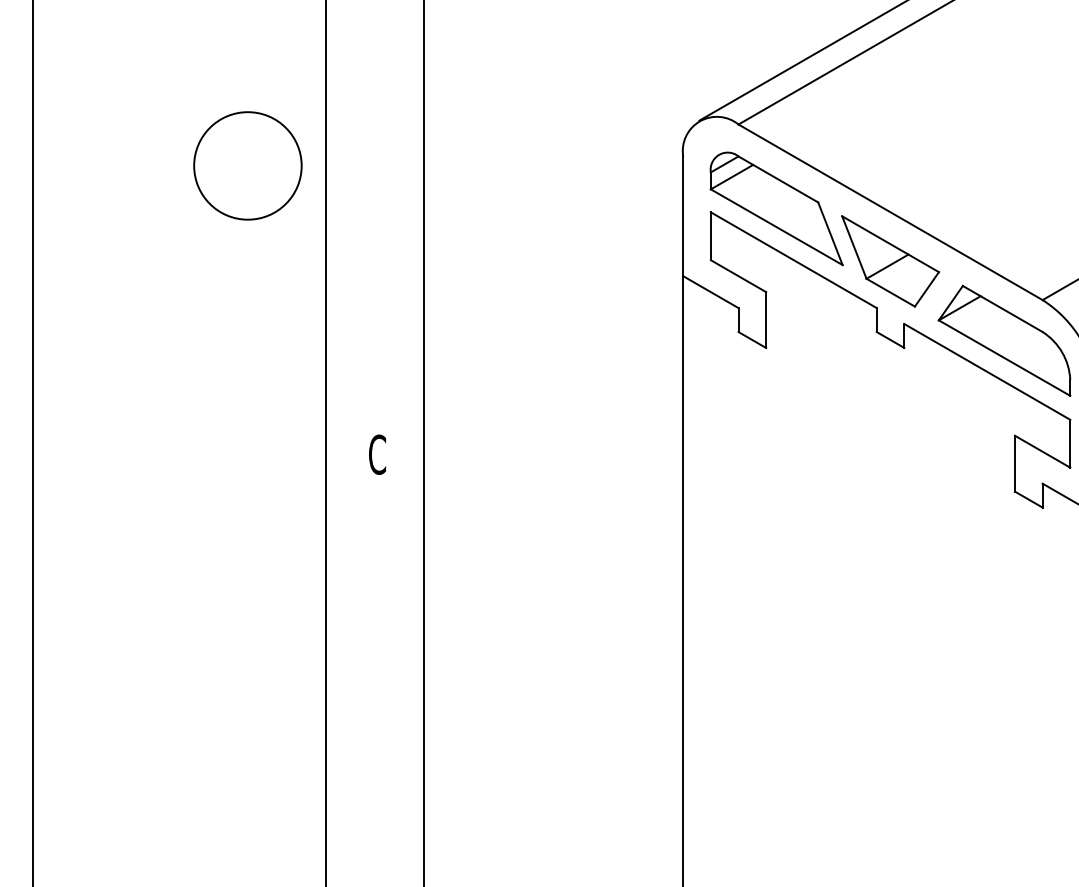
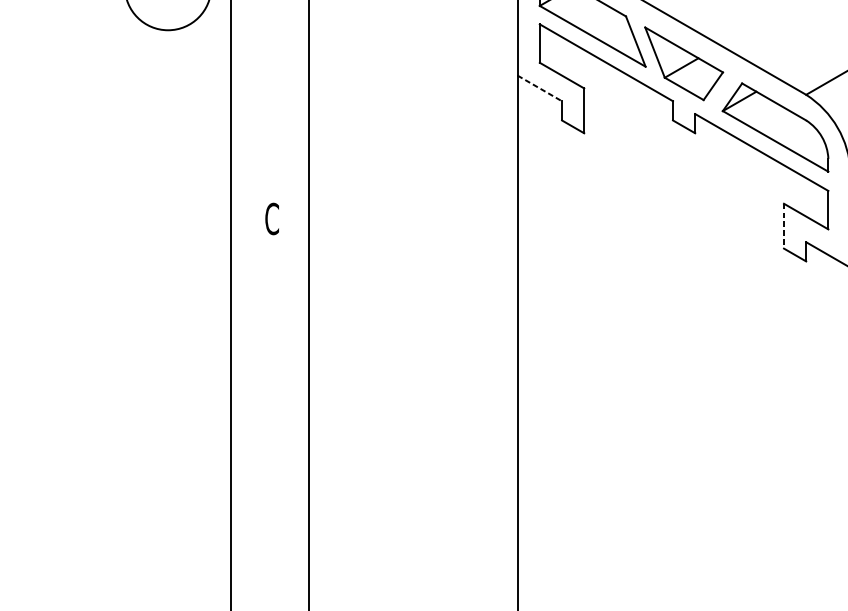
line: (710, 292) -> (539, 88), solid -> dashed
line: (1014, 463) -> (783, 226), solid -> dashed

